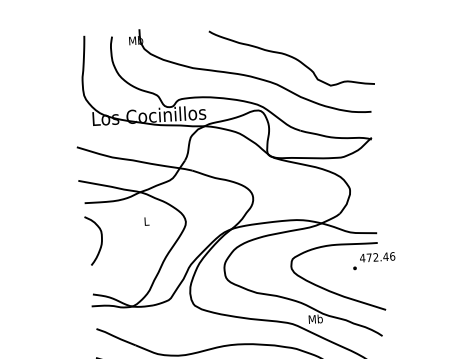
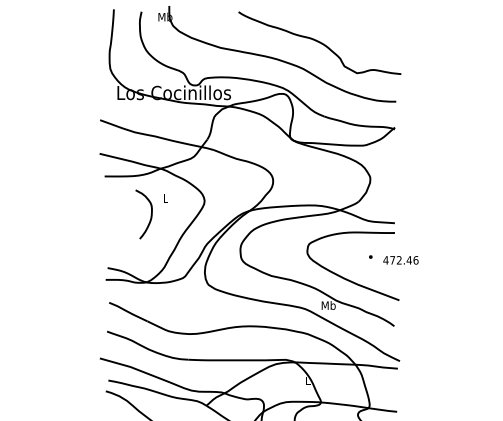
curve: (100, 240) -> (150, 214), moved
text: (377, 257) -> (400, 260), moved

